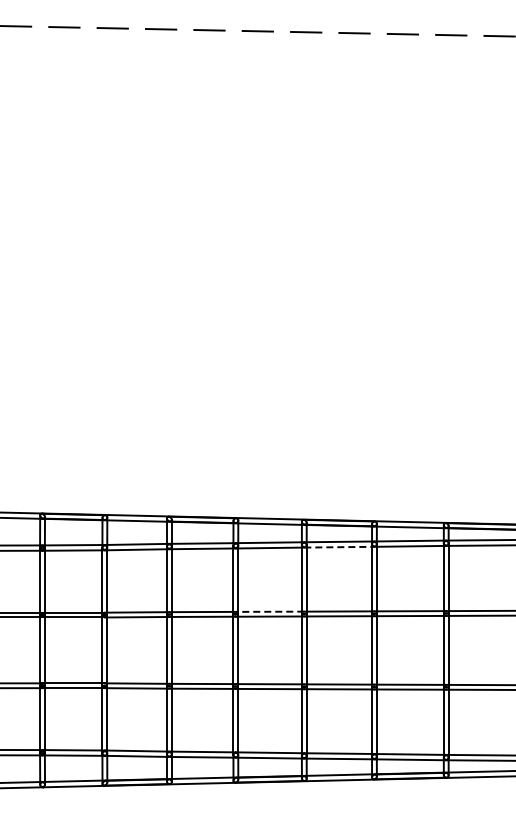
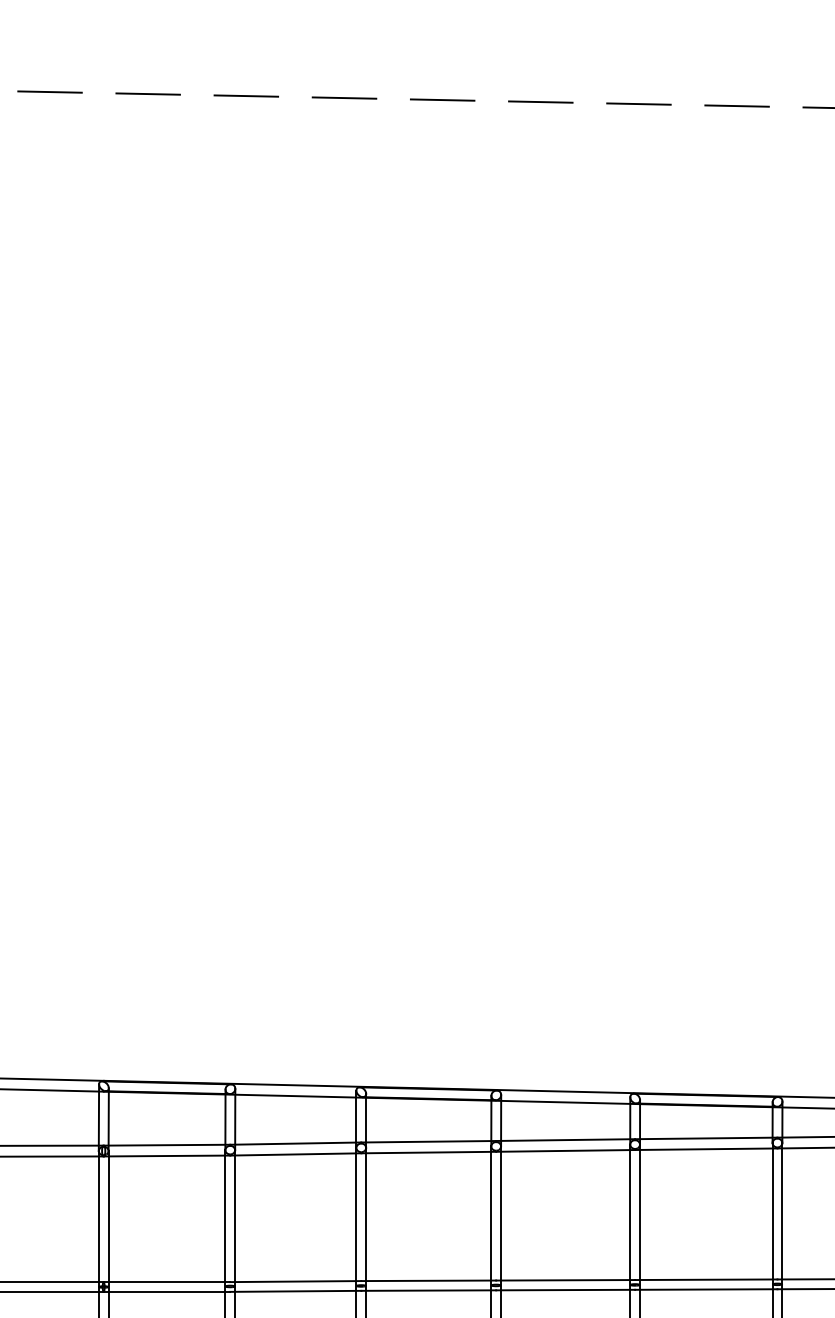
line: (339, 547) -> (706, 1149), dashed -> solid
line: (269, 611) -> (564, 1279), dashed -> solid

